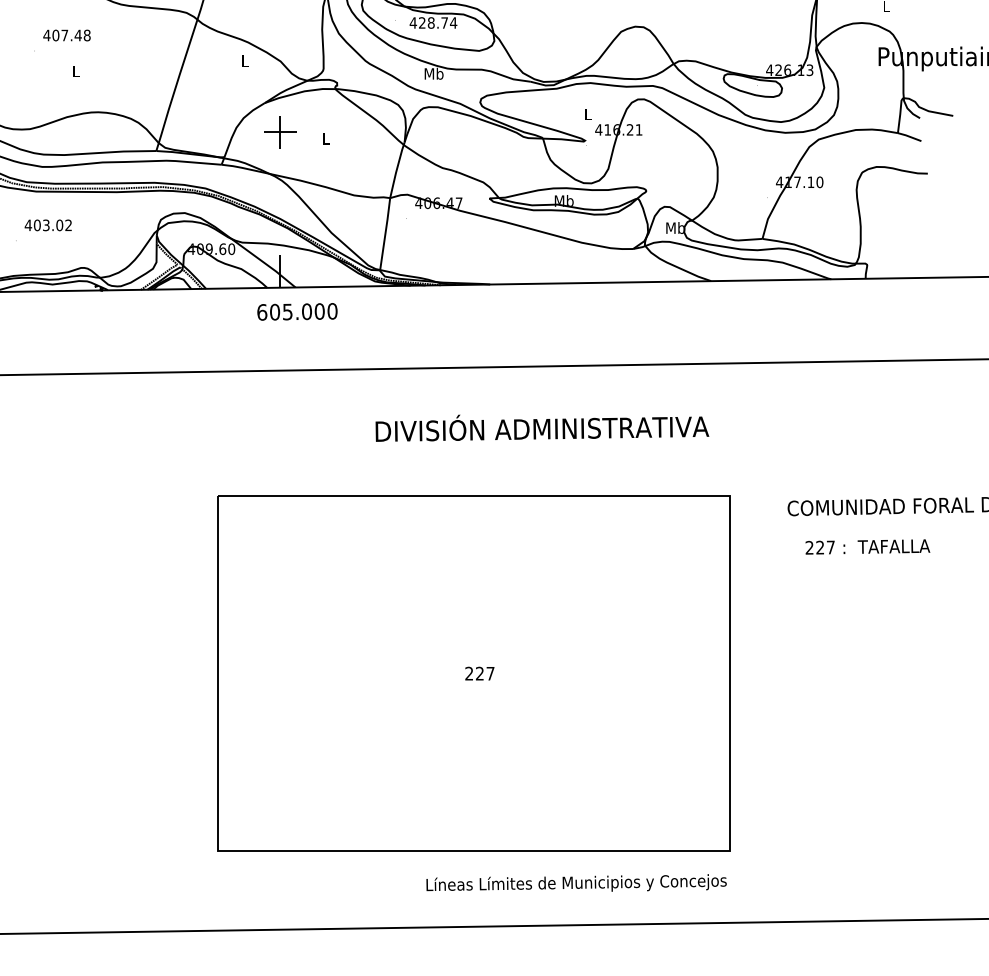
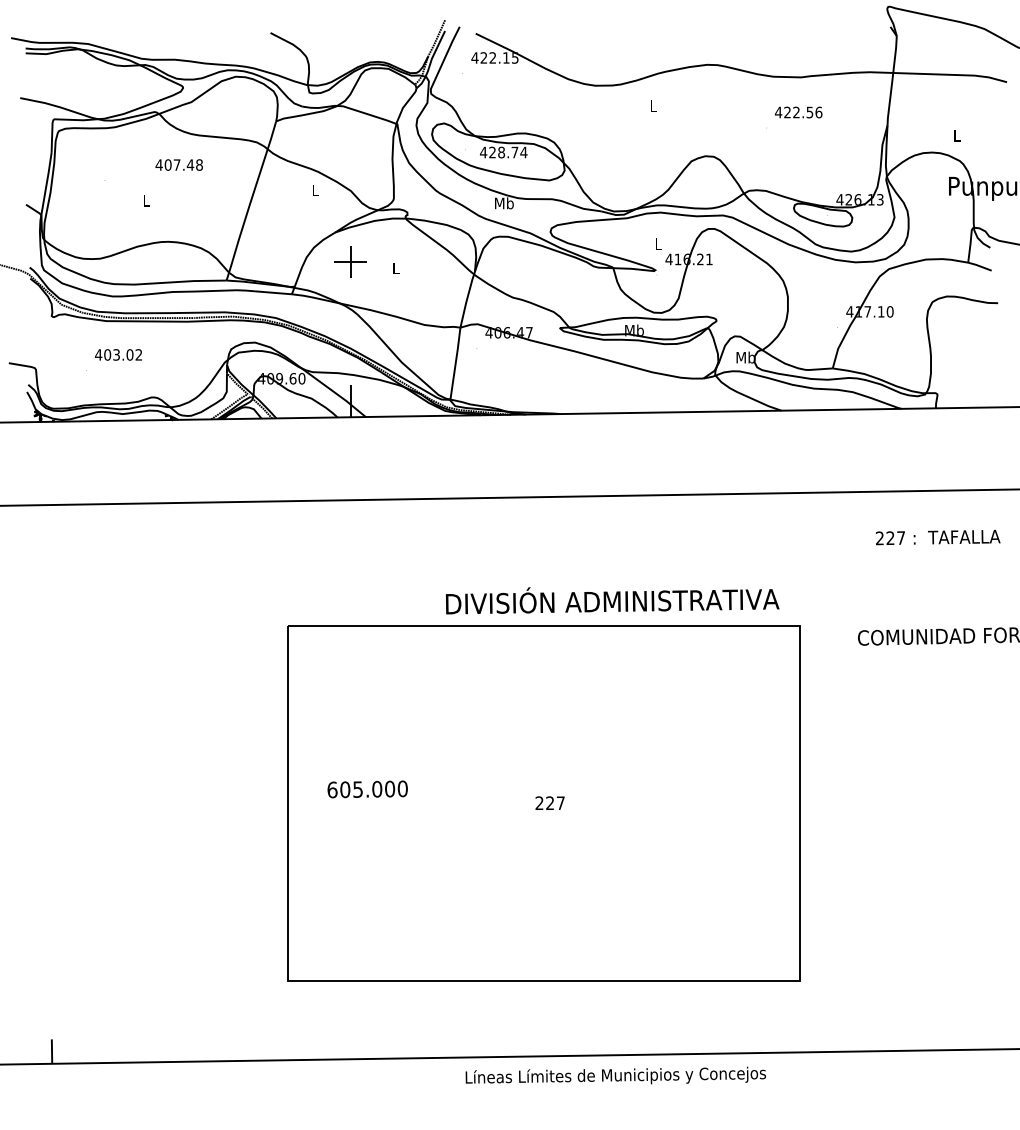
text: (66, 34) -> (178, 164), moved
text: (297, 311) -> (367, 789), moved
text: (542, 427) -> (612, 600), moved
text: (868, 546) -> (938, 537), moved
text: (576, 882) -> (615, 1075), moved

